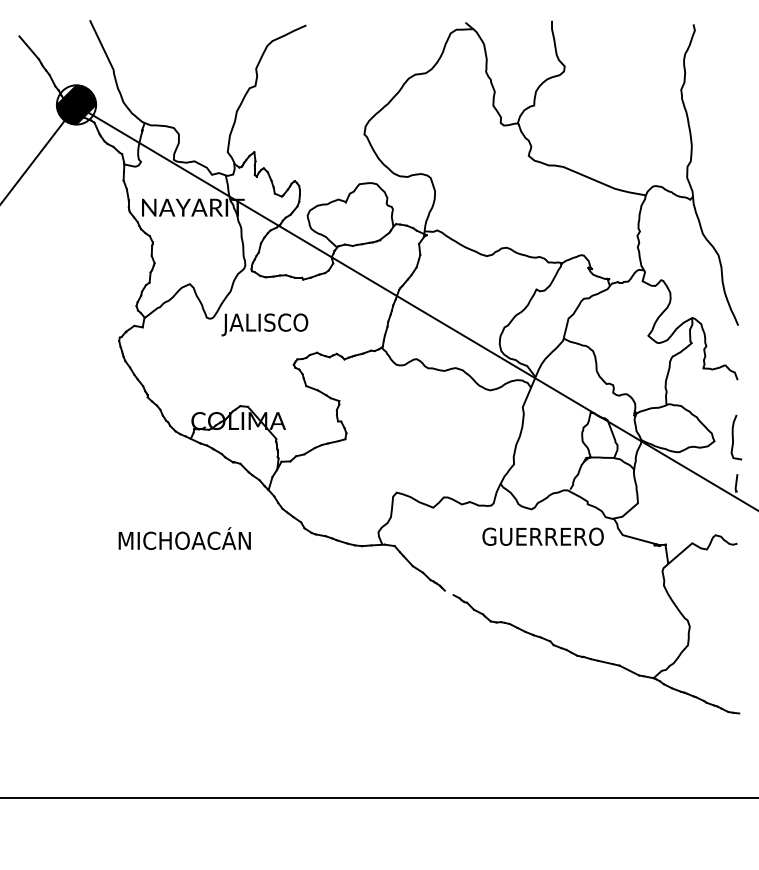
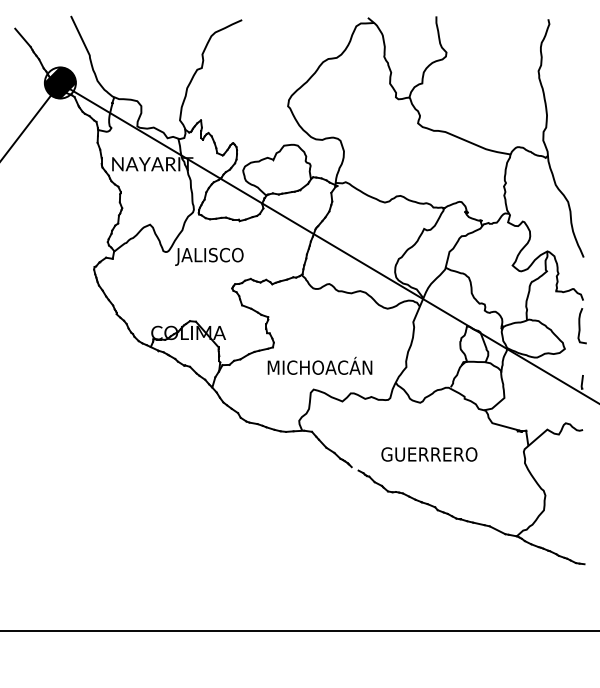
curve: (734, 438) -> (580, 326), moved
text: (543, 536) -> (429, 454), moved
text: (184, 538) -> (319, 365), moved

